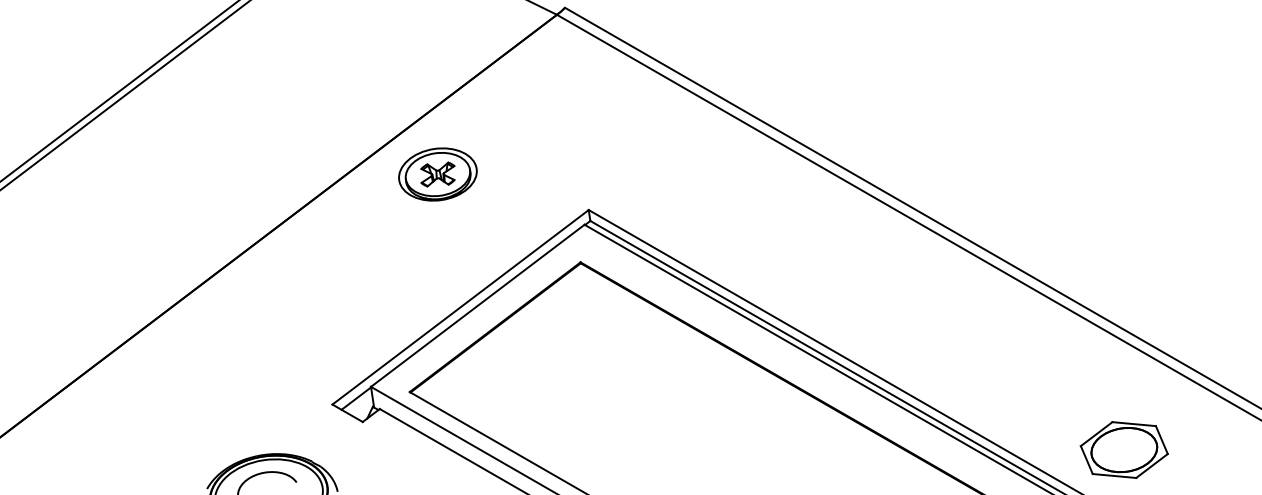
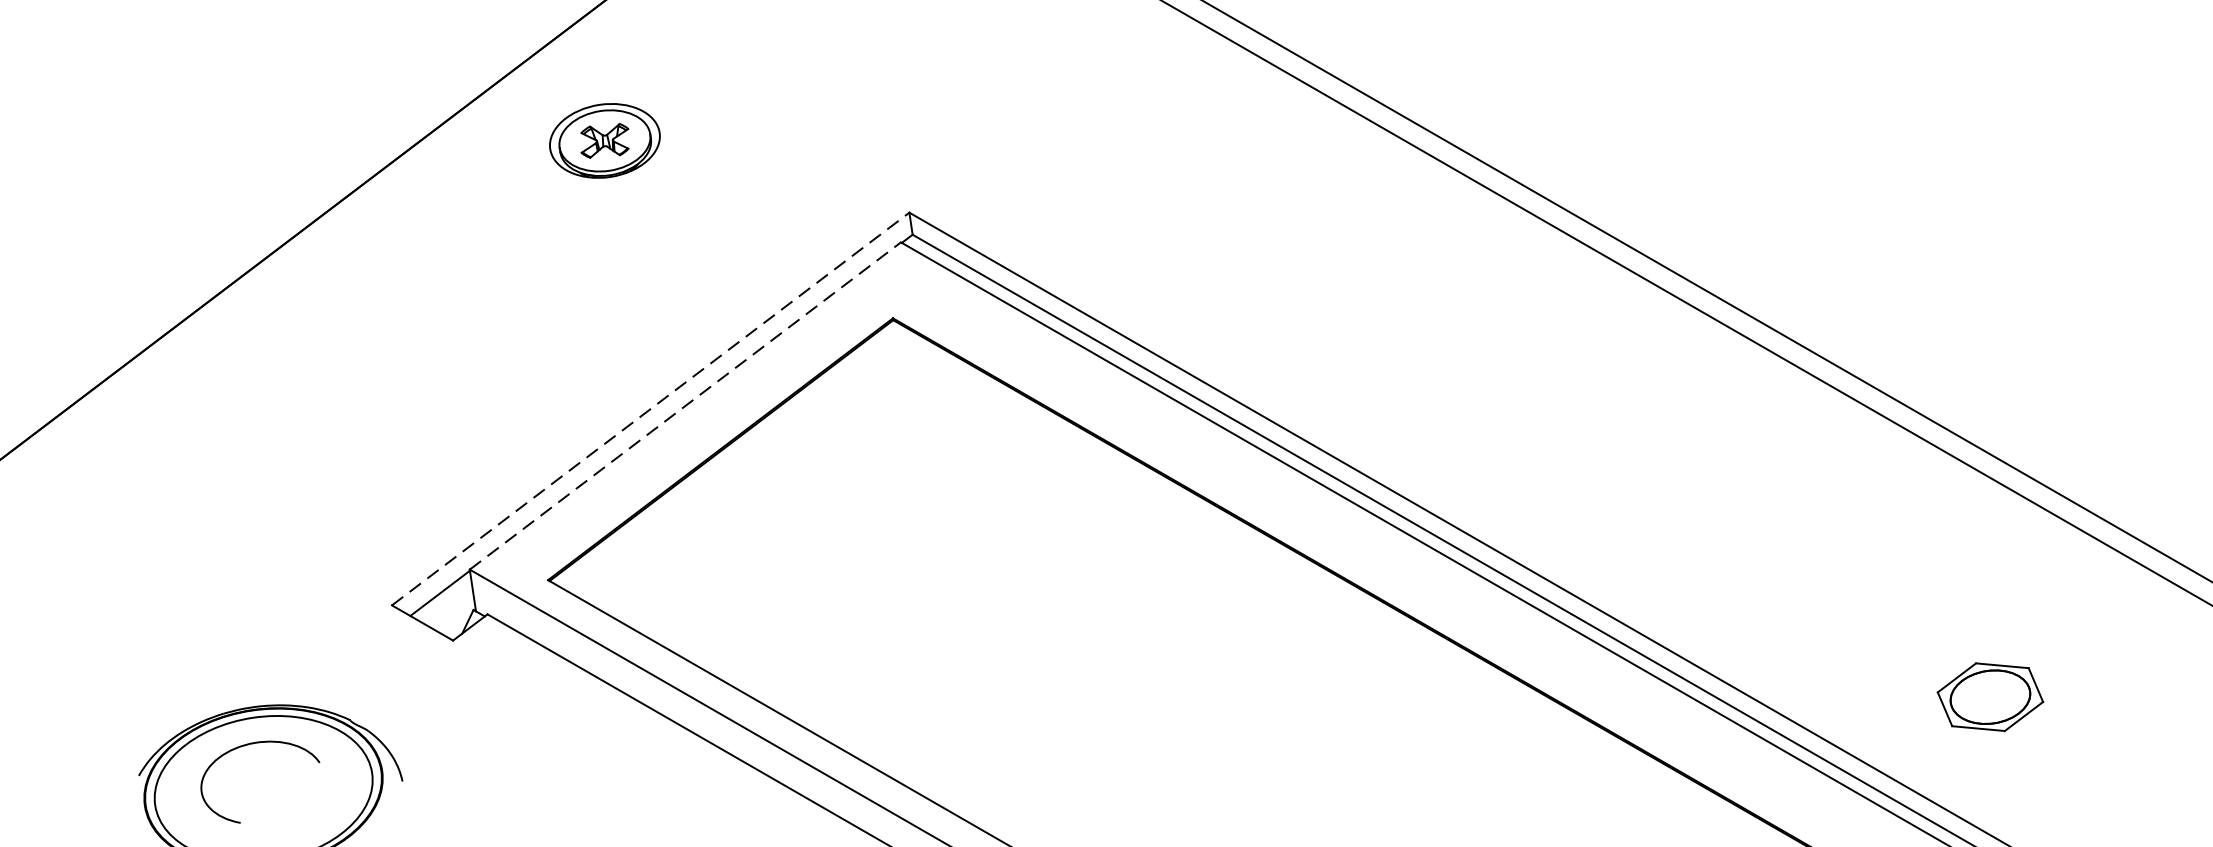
part: (437, 174) -> (604, 140), size x0.7
line: (478, 305) -> (686, 405), solid -> dashed
line: (460, 307) -> (650, 409), solid -> dashed
part: (1123, 449) -> (1989, 696), size x0.6

